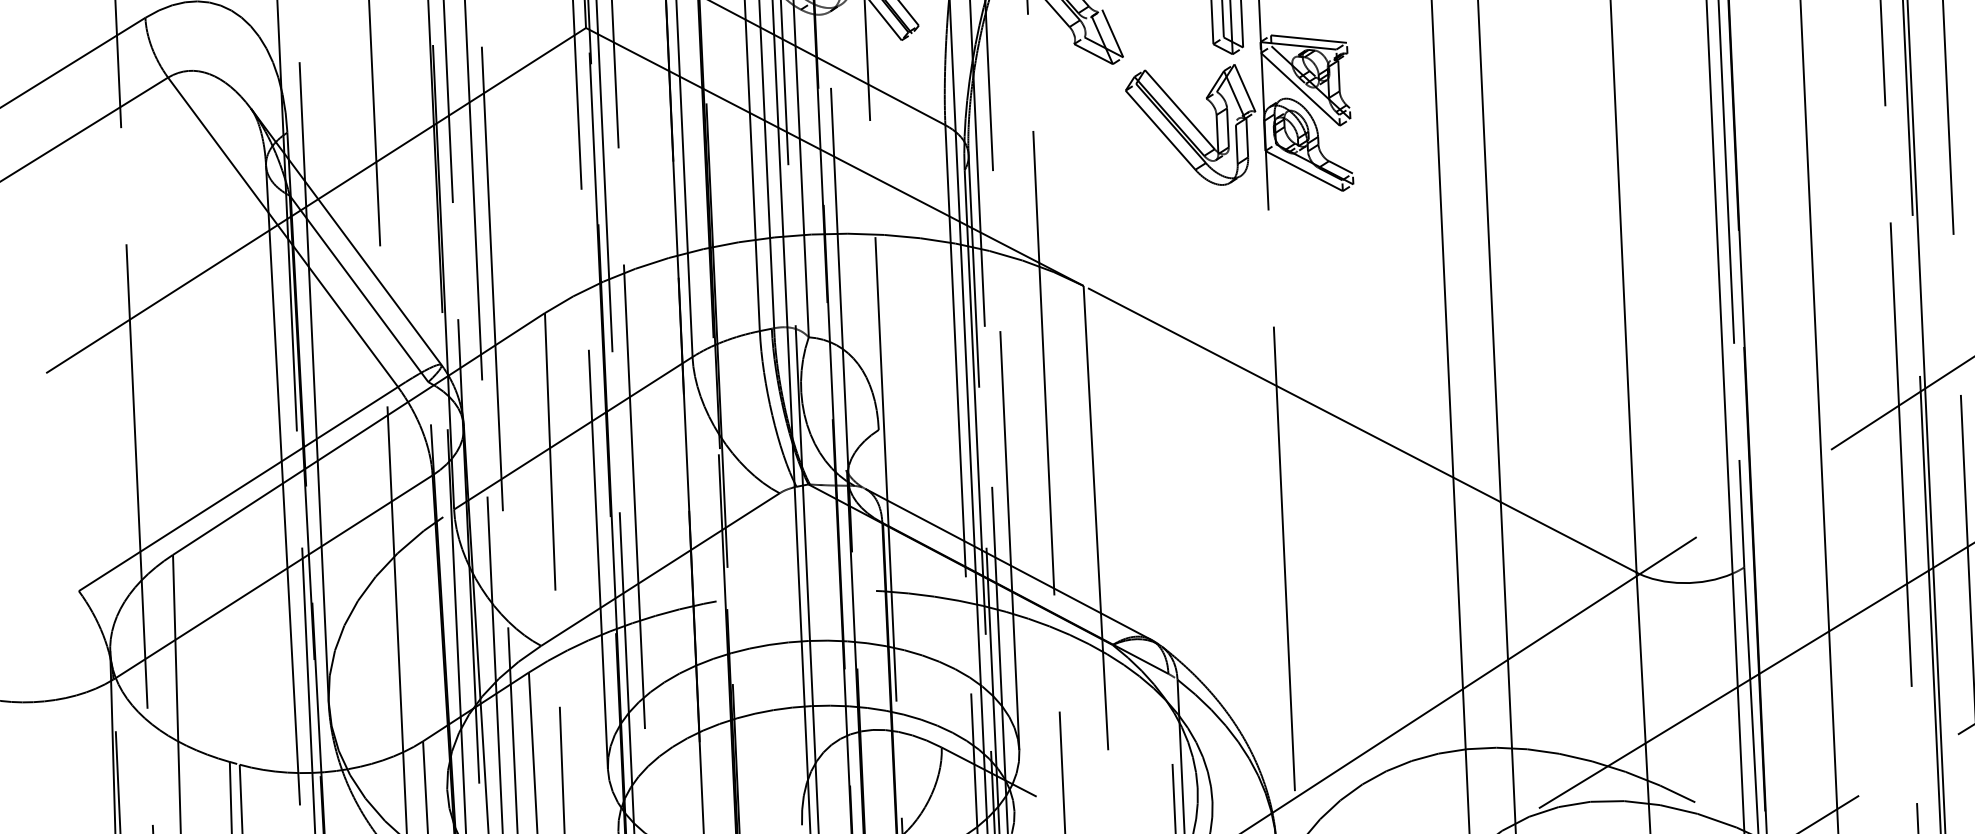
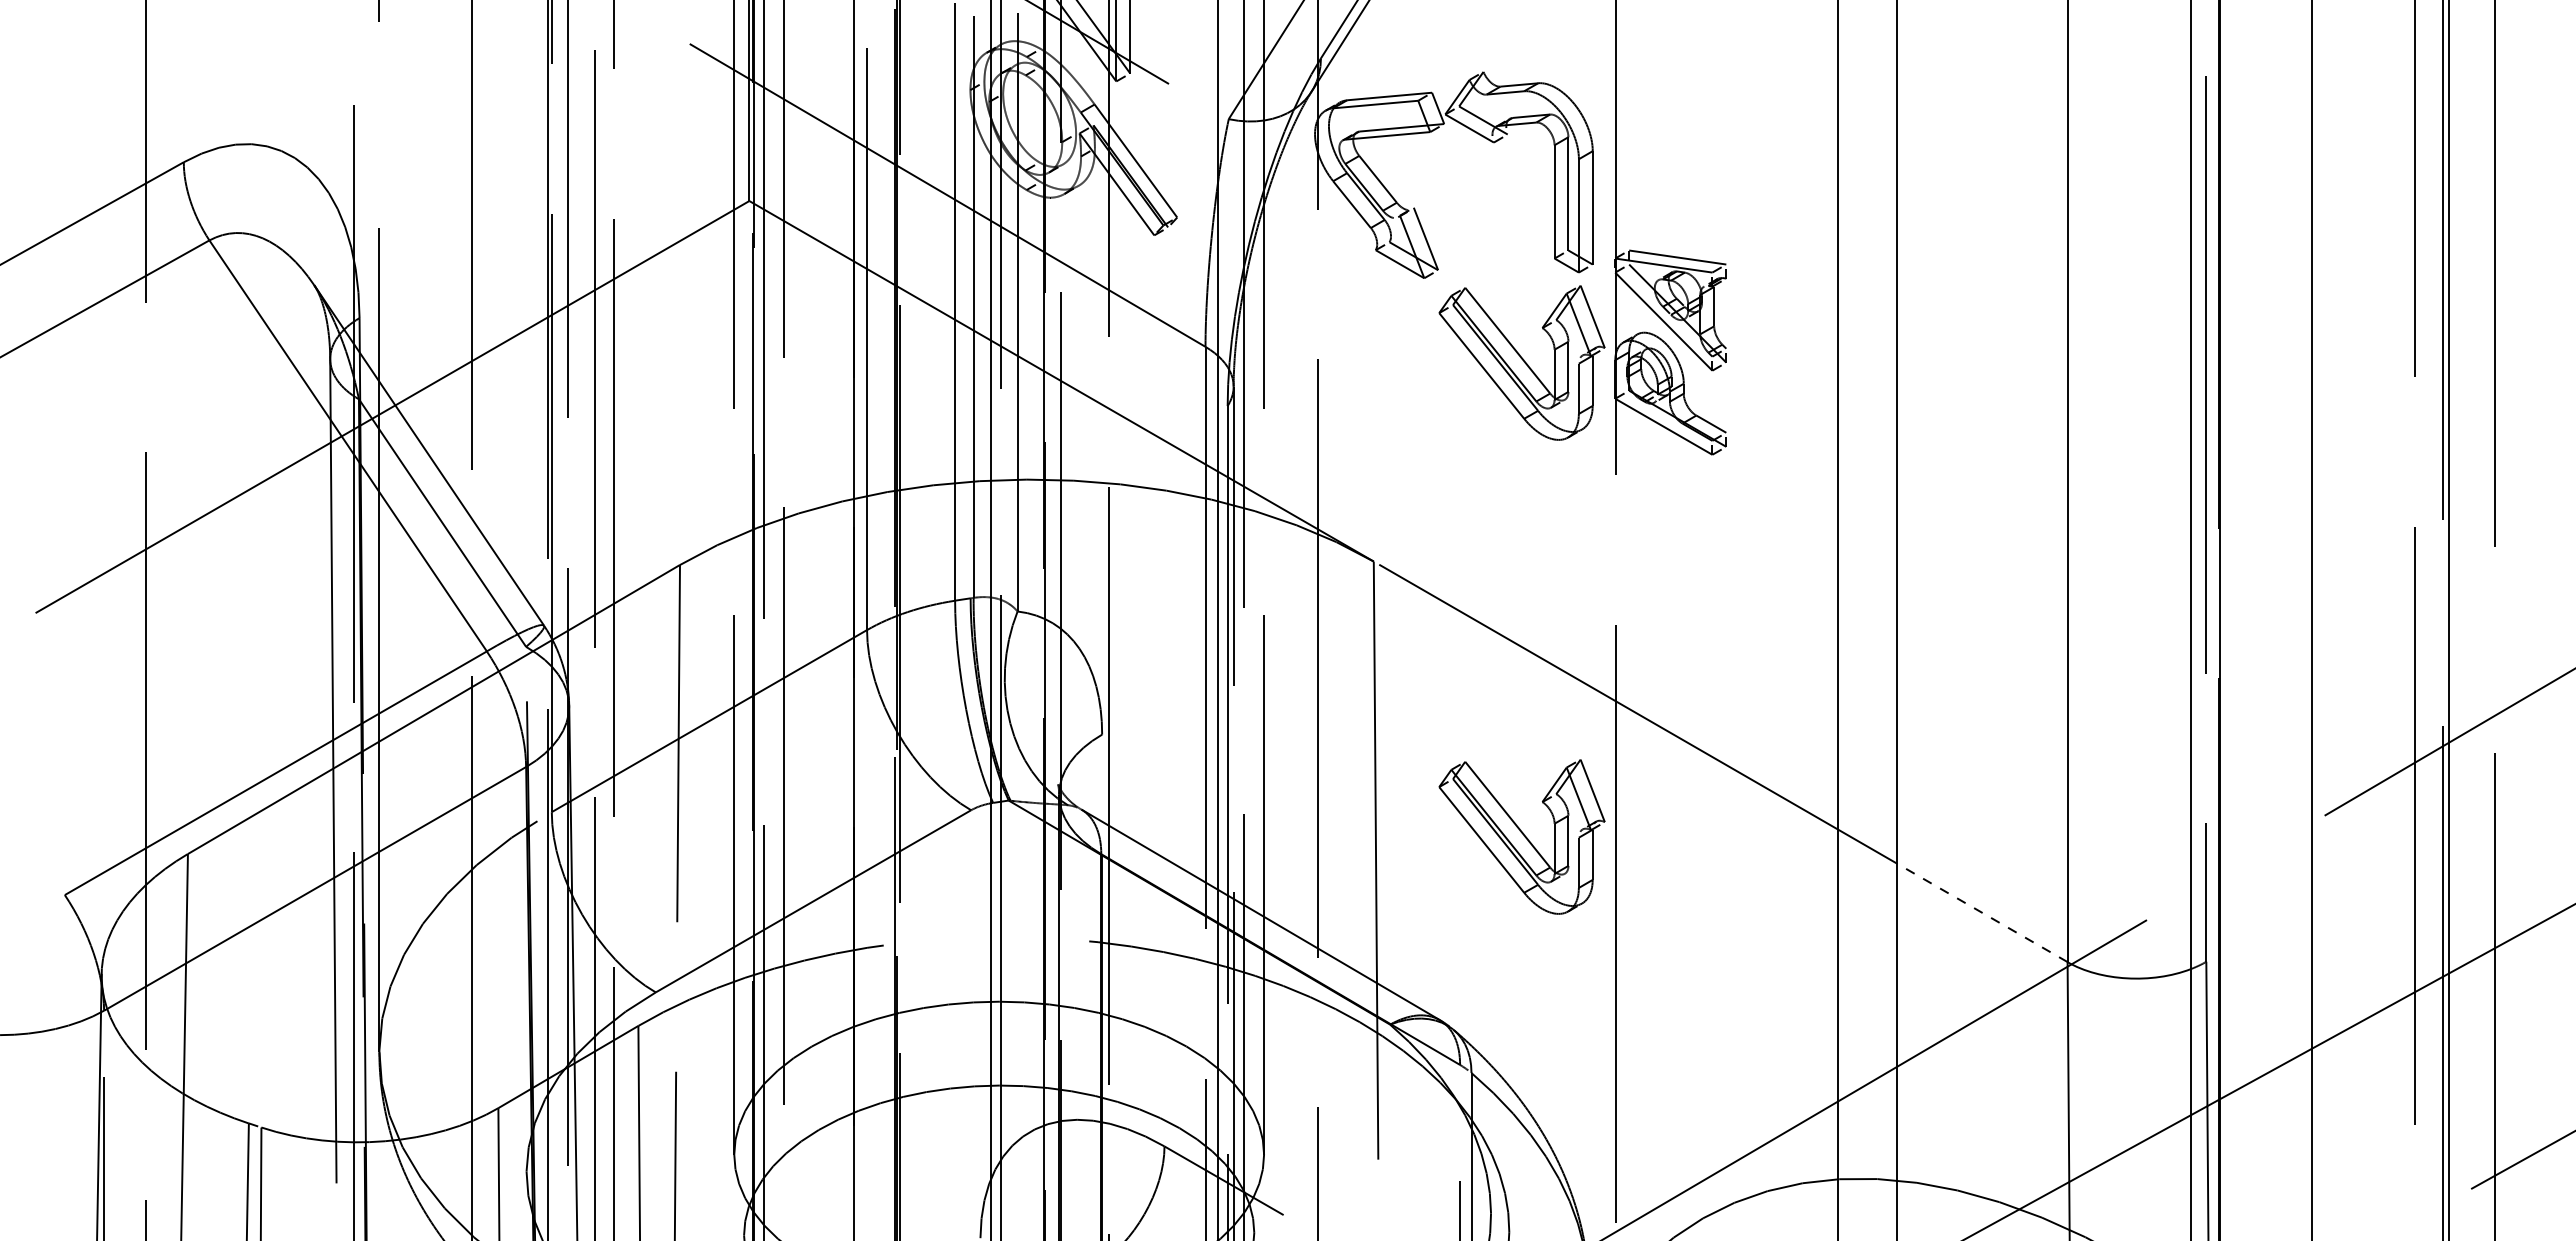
part: (1208, 494) -> (1521, 836), added
line: (1567, 537) -> (1981, 912), solid -> dashed

